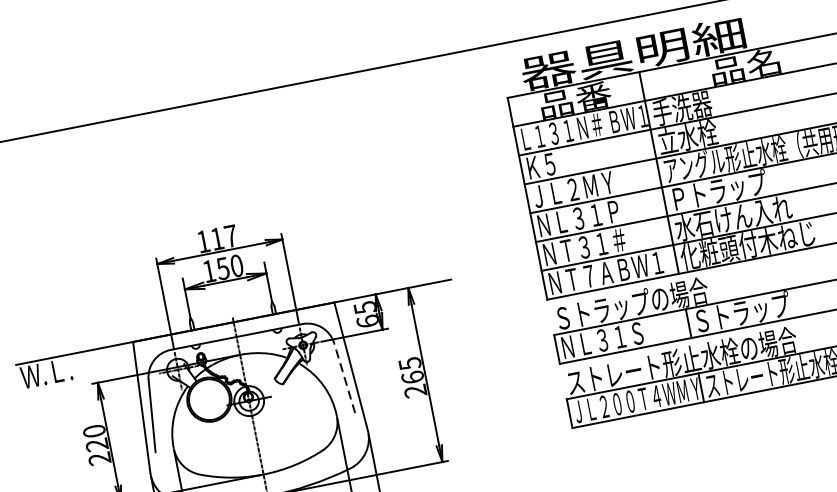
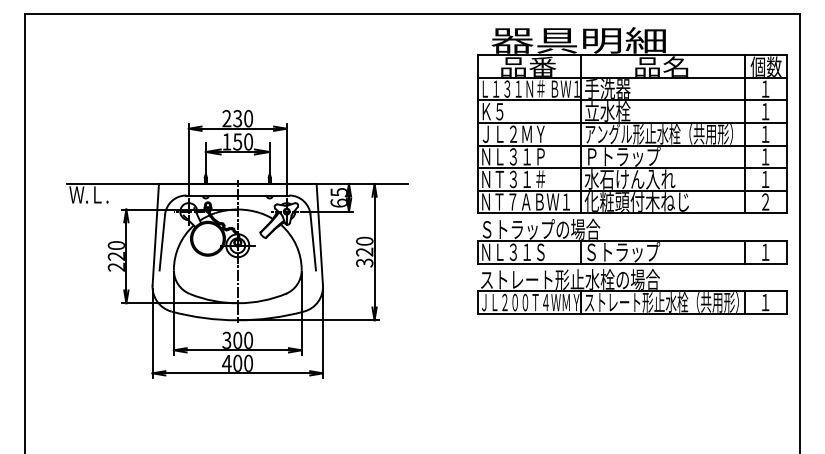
text: (216, 238) -> (237, 118), 117 -> 230
text: (412, 376) -> (364, 251), 265 -> 320
line: (345, 378) -> (313, 242), dashed -> solid

